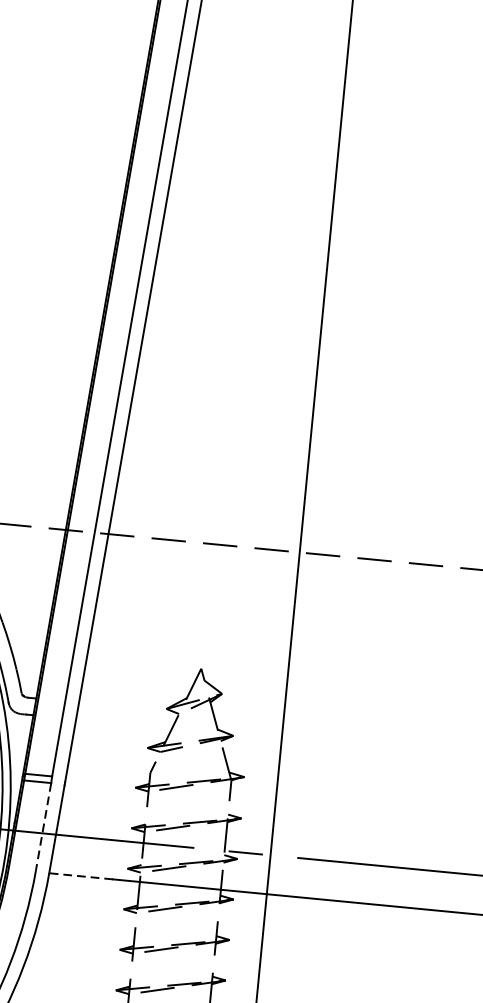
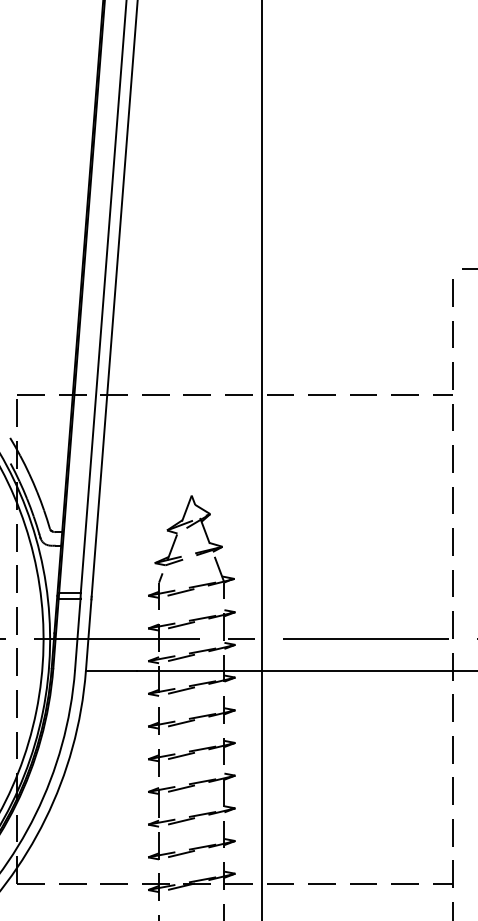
line: (43, 827) -> (77, 634), dashed -> solid
line: (80, 875) -> (111, 670), dashed -> solid

